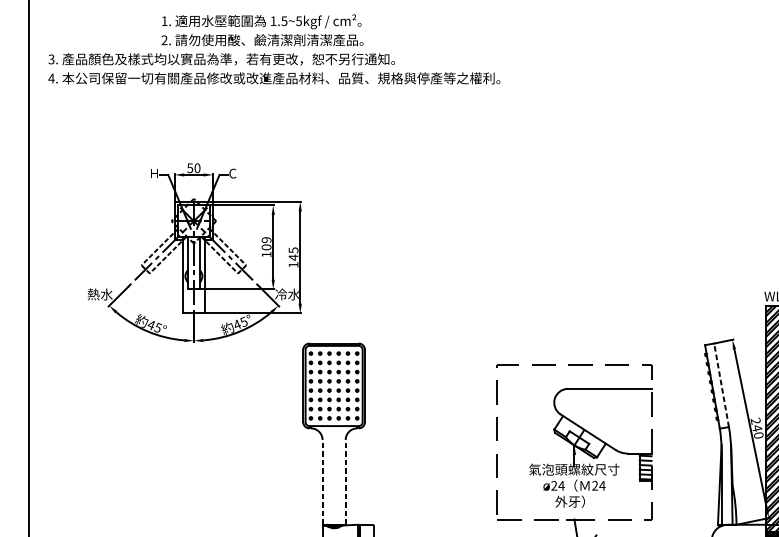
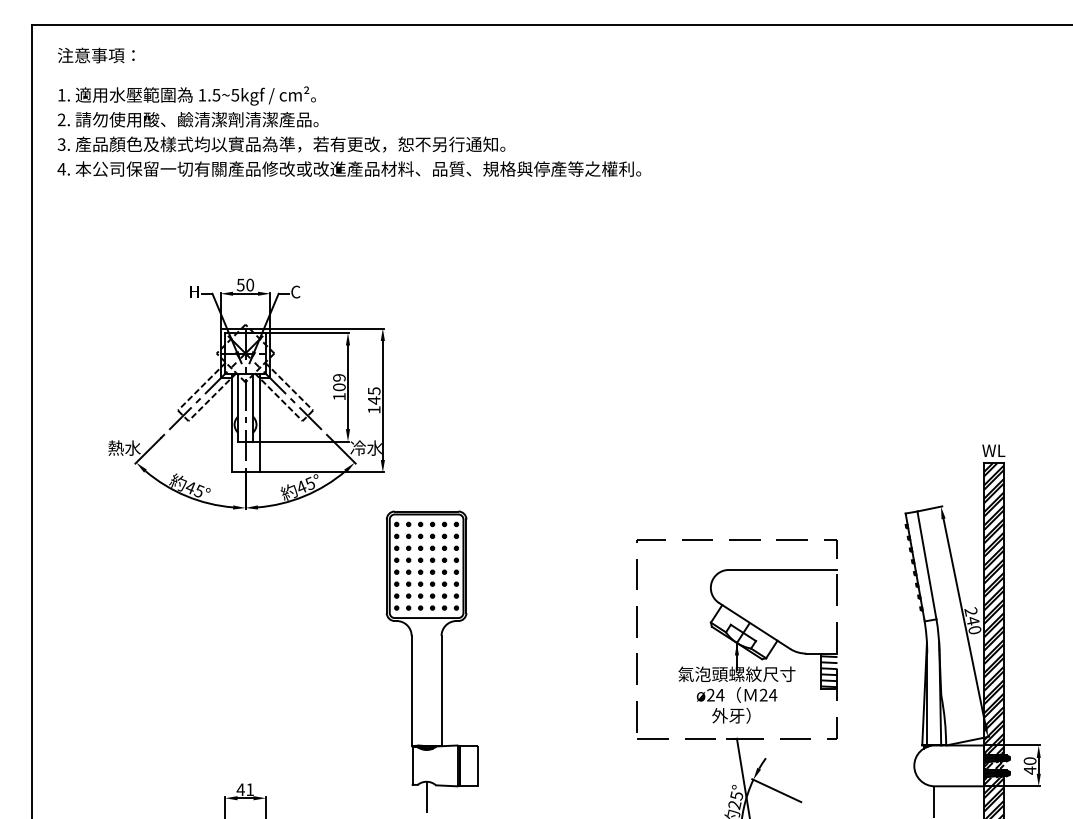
text: (262, 29) -> (187, 106), moved
line: (721, 385) -> (926, 565), dashed -> solid
line: (322, 482) -> (411, 690), dashed -> solid
line: (345, 482) -> (441, 690), dashed -> solid

